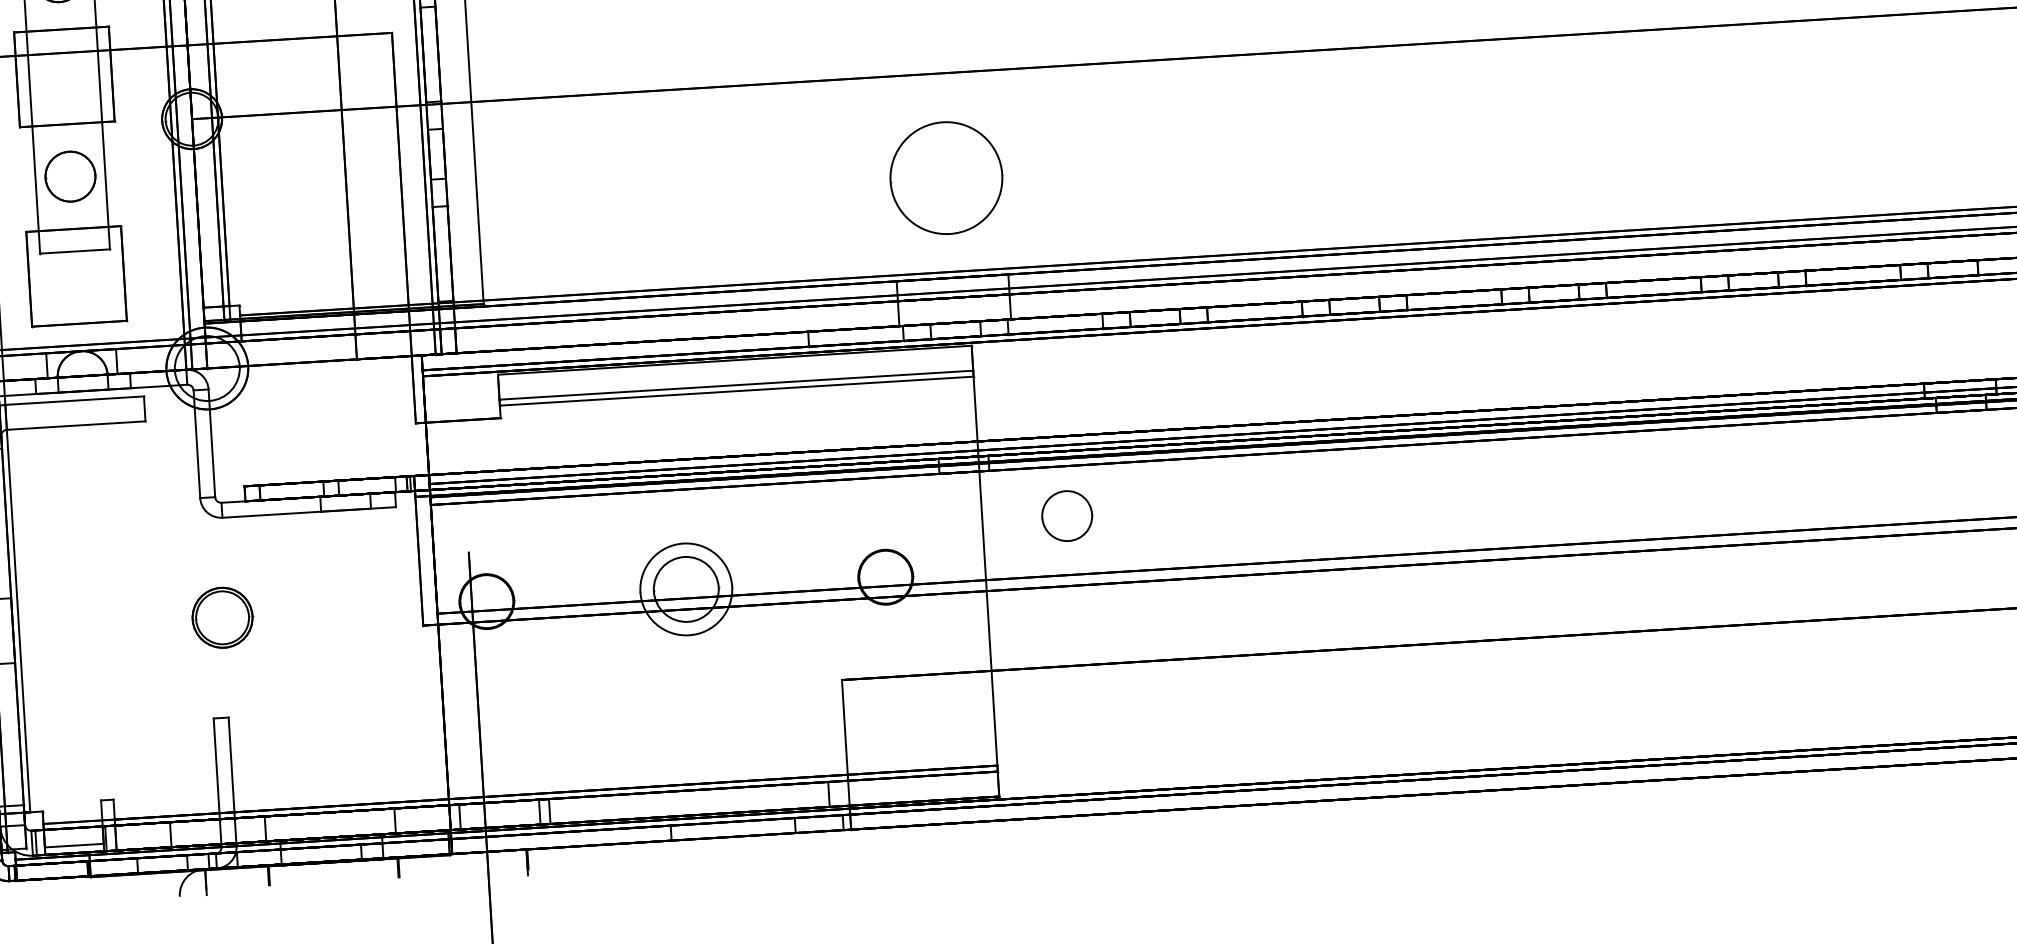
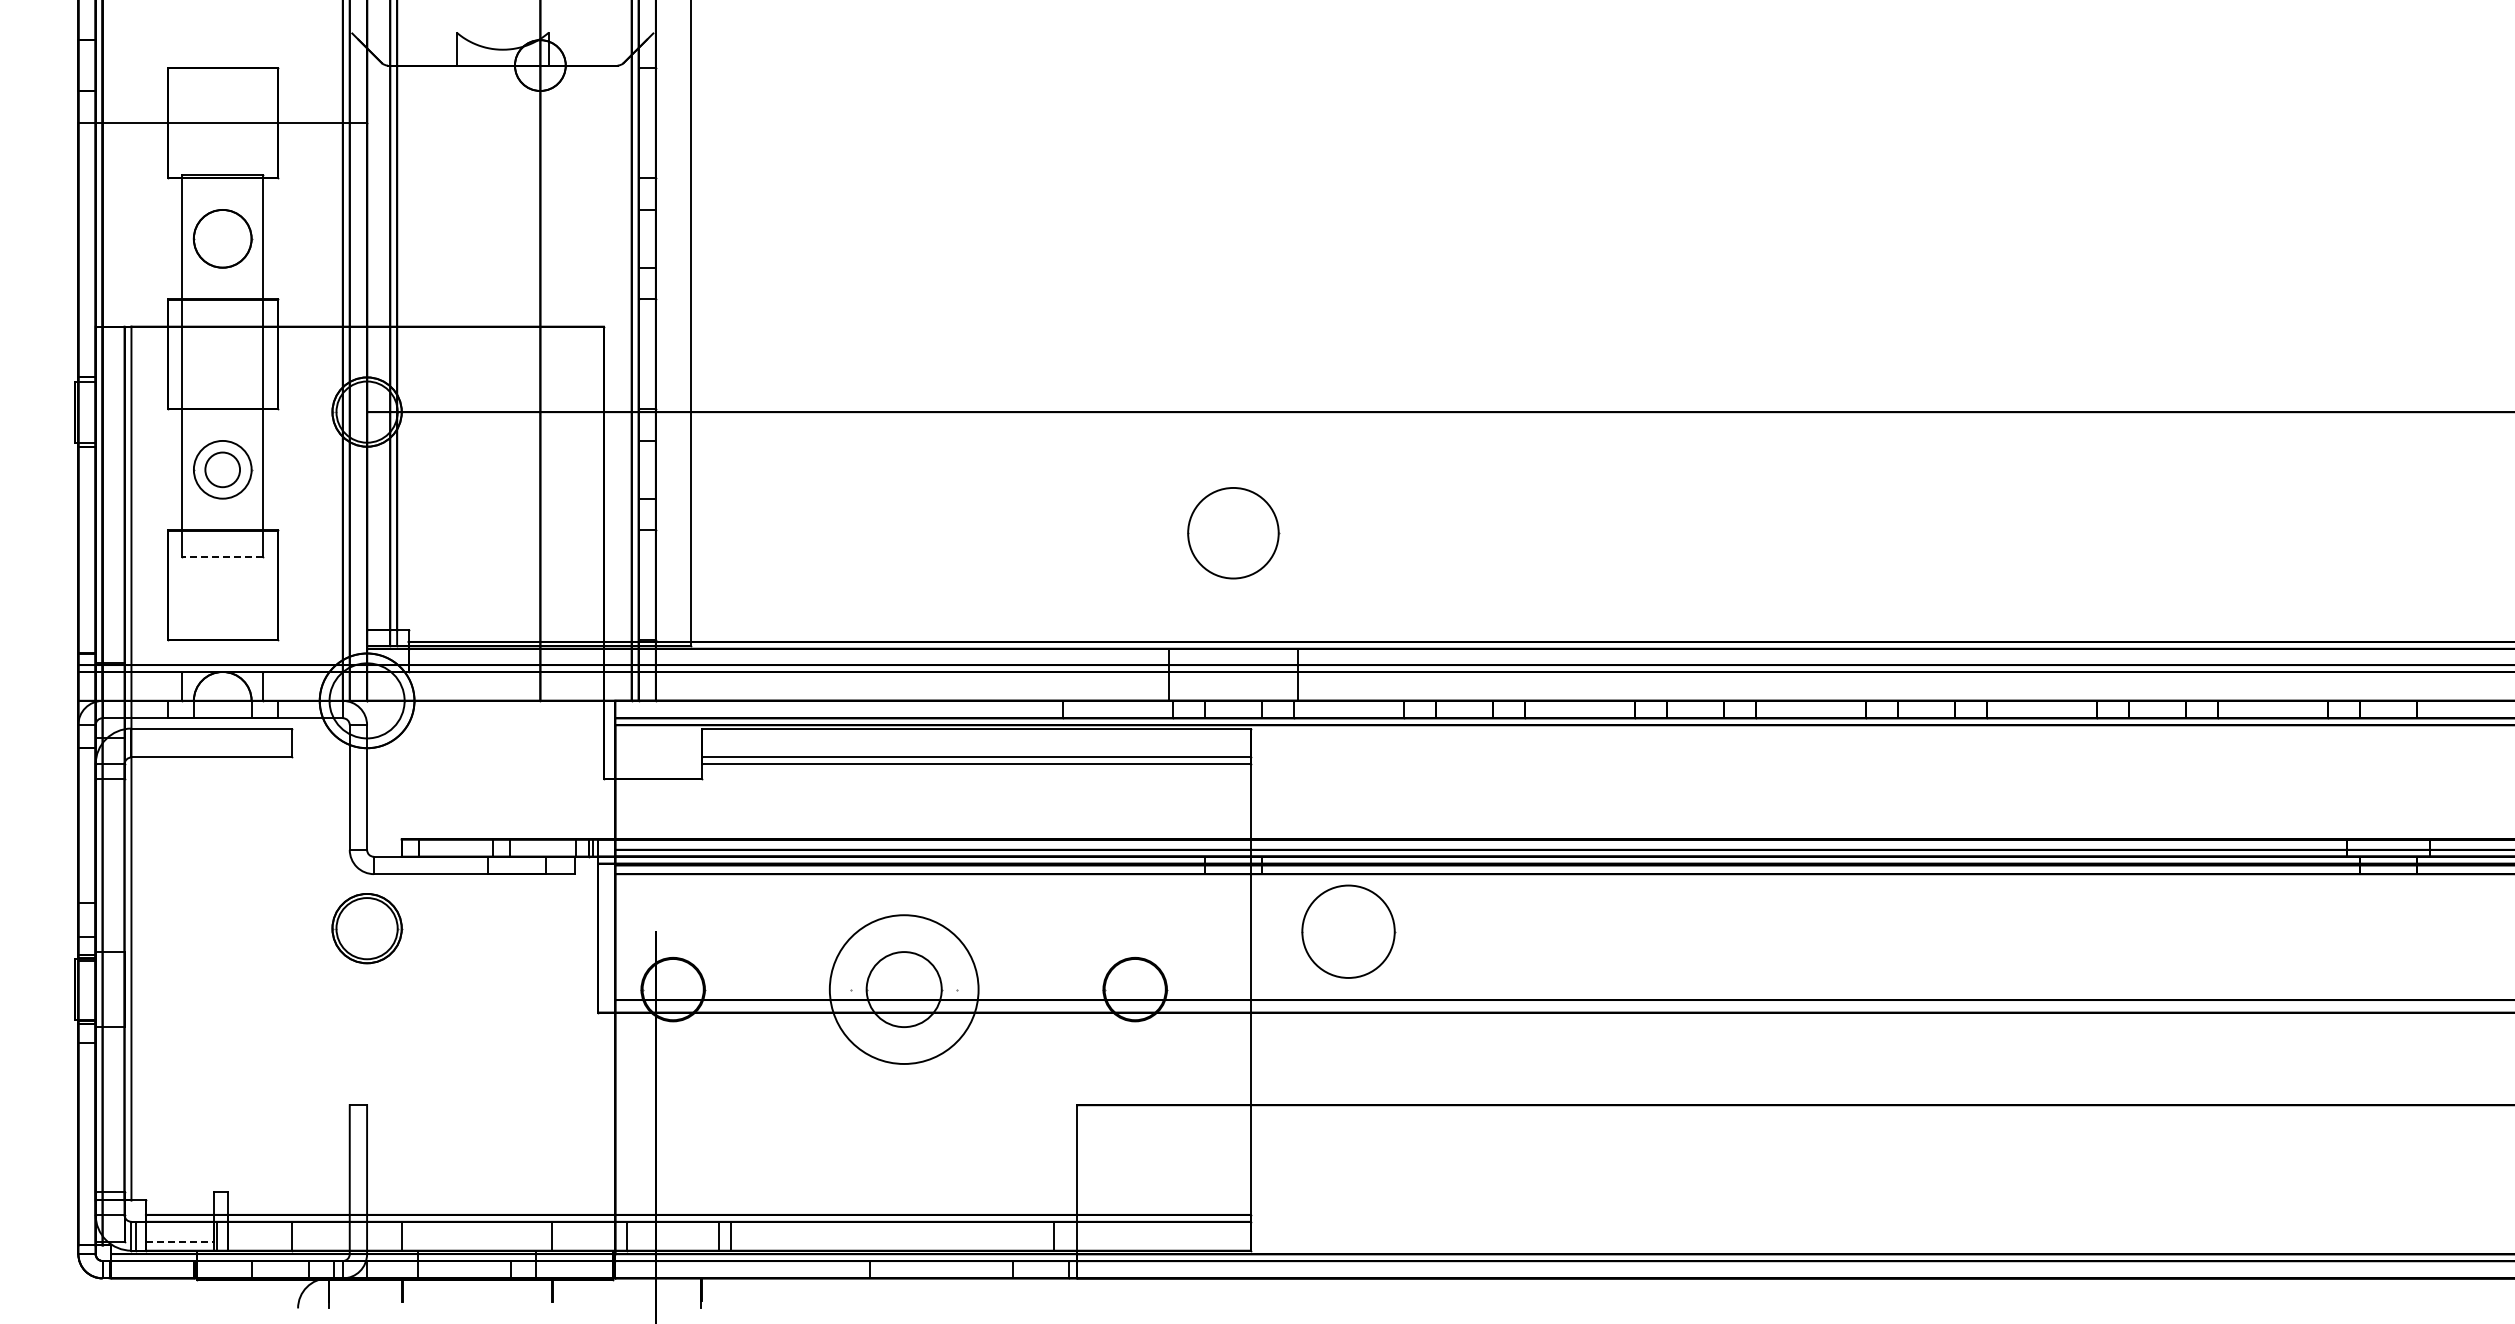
circle: (70, 176) -> (222, 469), size x0.6
part: (946, 177) -> (1233, 532), size x0.7
line: (74, 251) -> (222, 556), solid -> dashed
part: (1067, 515) -> (1349, 931), size x1.6
circle: (686, 589) -> (904, 989), size x1.4
part: (222, 617) -> (367, 928), moved
line: (74, 846) -> (180, 1242), solid -> dashed

